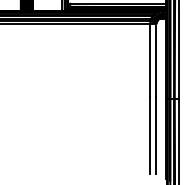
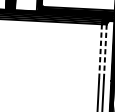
line: (150, 60) -> (100, 51), solid -> dashed
line: (156, 60) -> (105, 52), solid -> dashed

